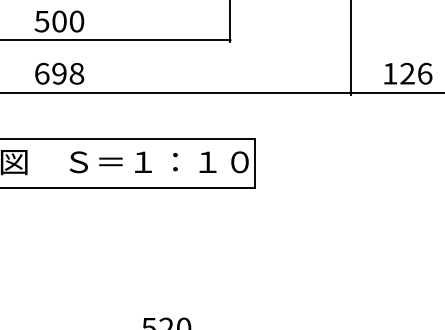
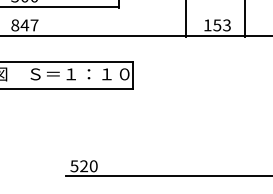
text: (58, 73) -> (24, 25), 698 -> 847
text: (416, 73) -> (222, 25), 126 -> 153

